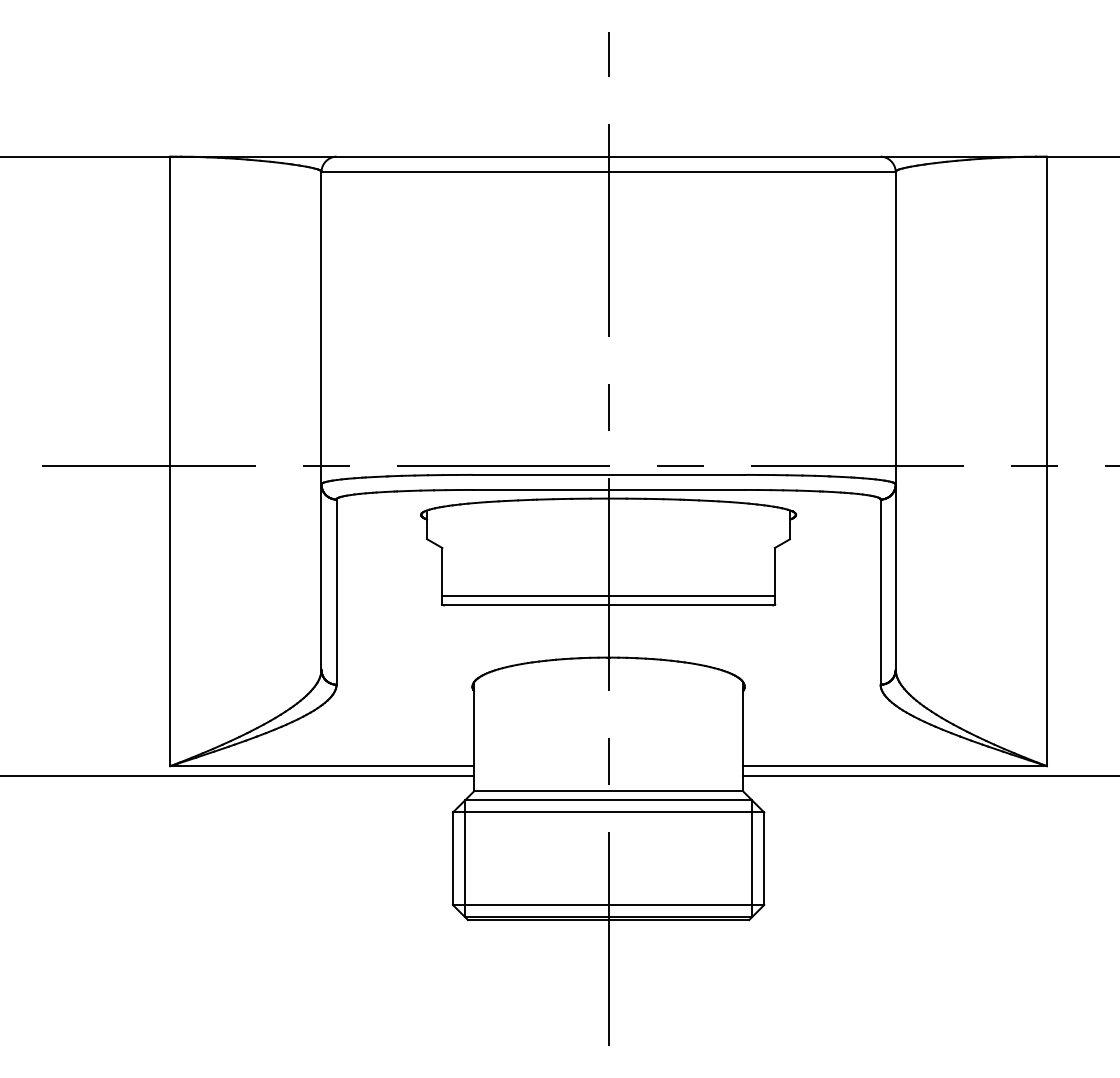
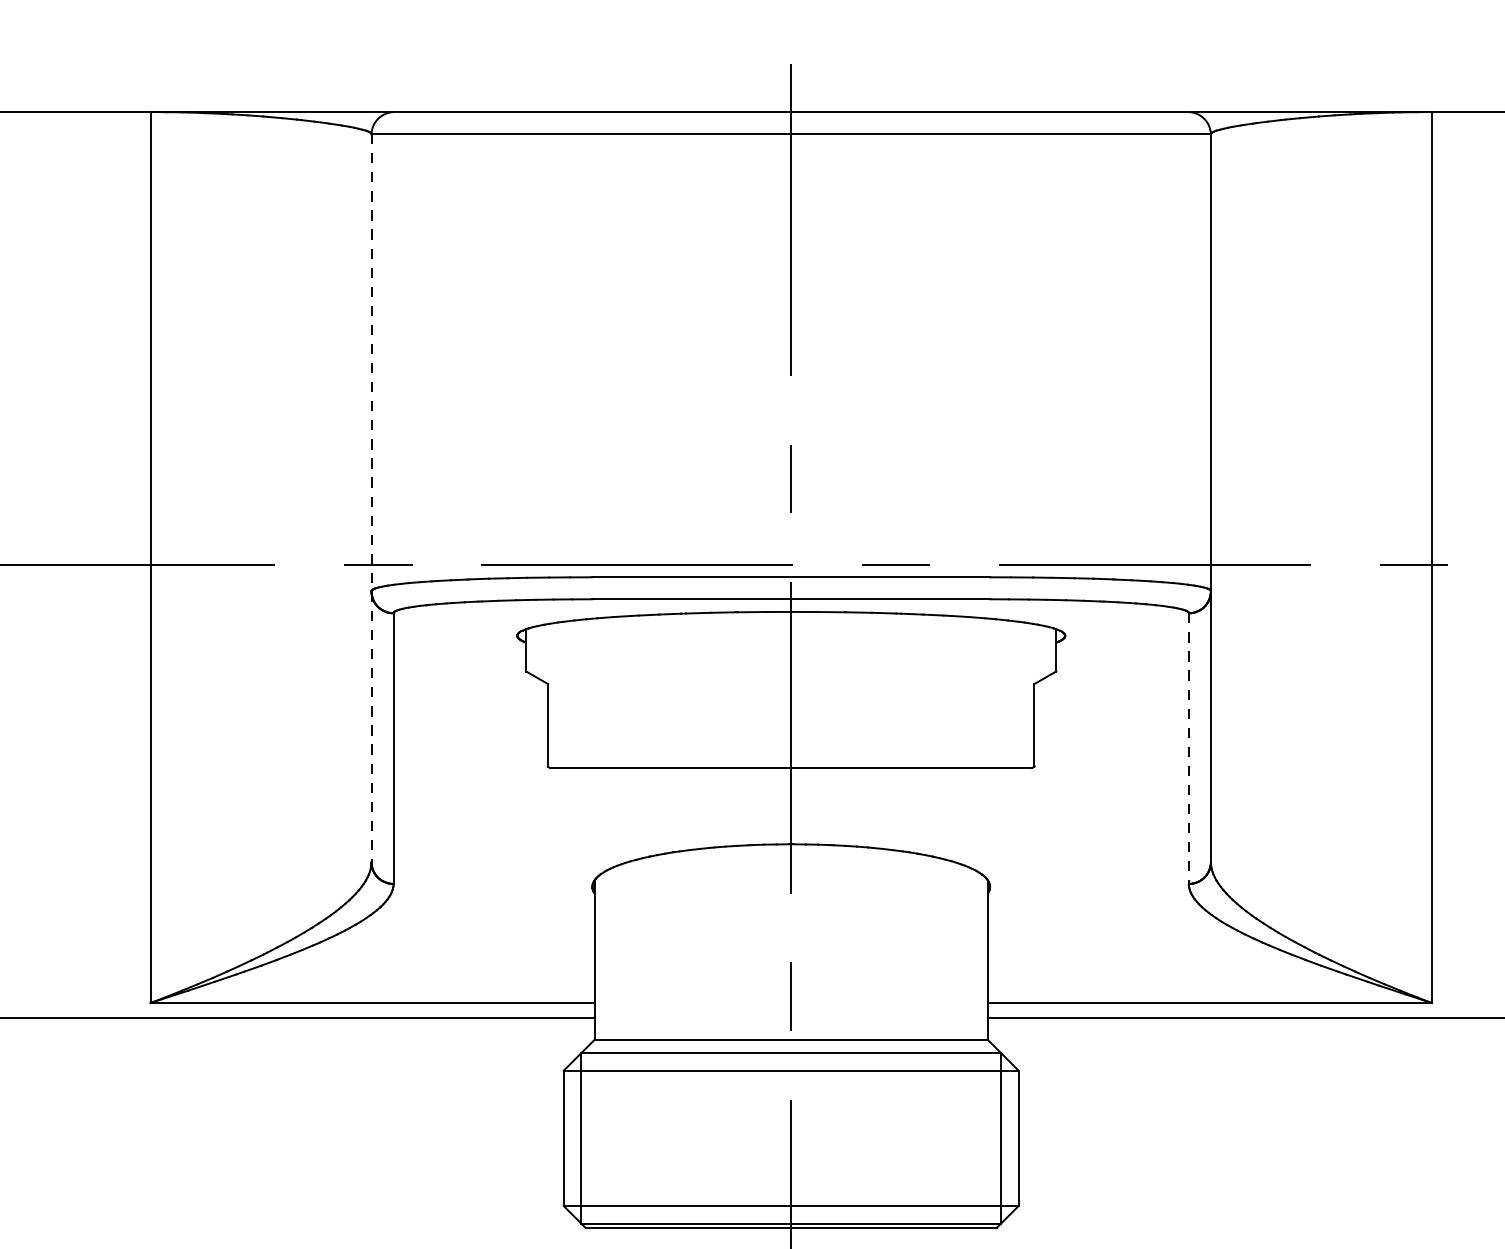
line: (321, 421) -> (371, 499), solid -> dashed
line: (880, 592) -> (1188, 749), solid -> dashed
line: (608, 595) -> (791, 753), removed

